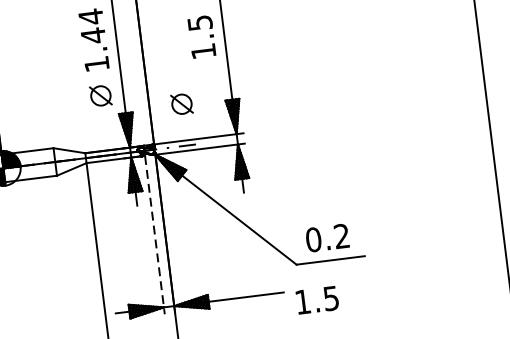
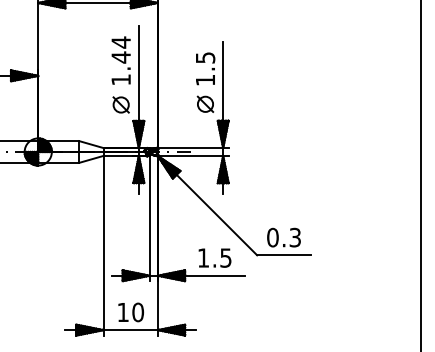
part: (181, 103) -> (205, 103), moved
line: (154, 235) -> (149, 218), dashed -> solid
text: (340, 236) -> (294, 237), 0.2 -> 0.3
text: (316, 299) -> (214, 257), moved

